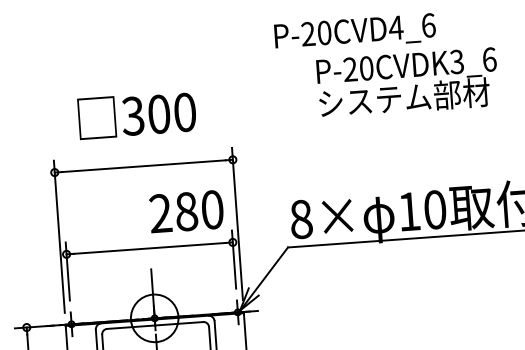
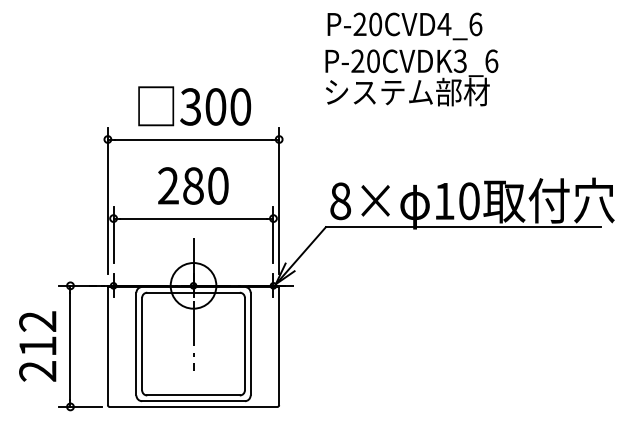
text: (407, 82) -> (411, 77), moved
text: (137, 115) -> (194, 106), moved
text: (186, 211) -> (193, 185), moved

